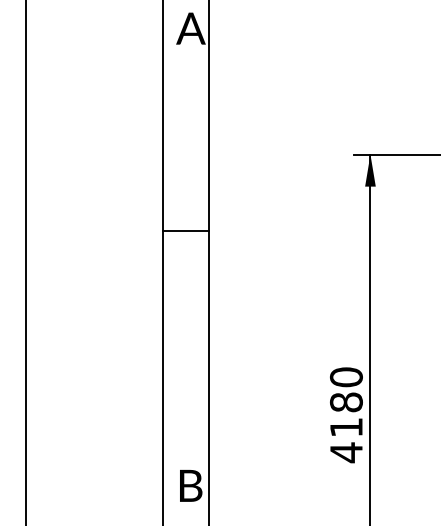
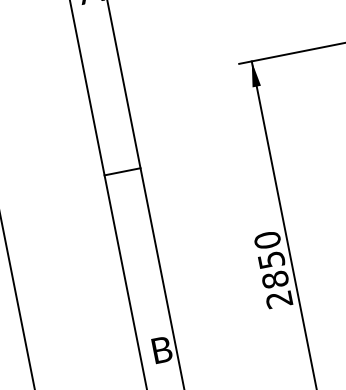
line: (185, 231) -> (122, 171), moved
text: (345, 427) -> (274, 279), 4180 -> 2850

